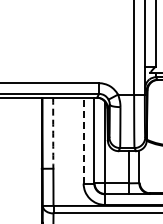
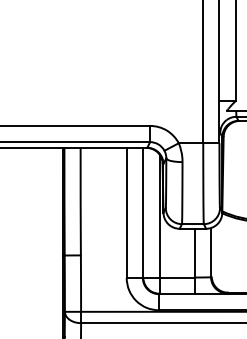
arc: (53, 133) -> (81, 202), dashed -> solid
line: (83, 140) -> (126, 212), dashed -> solid

